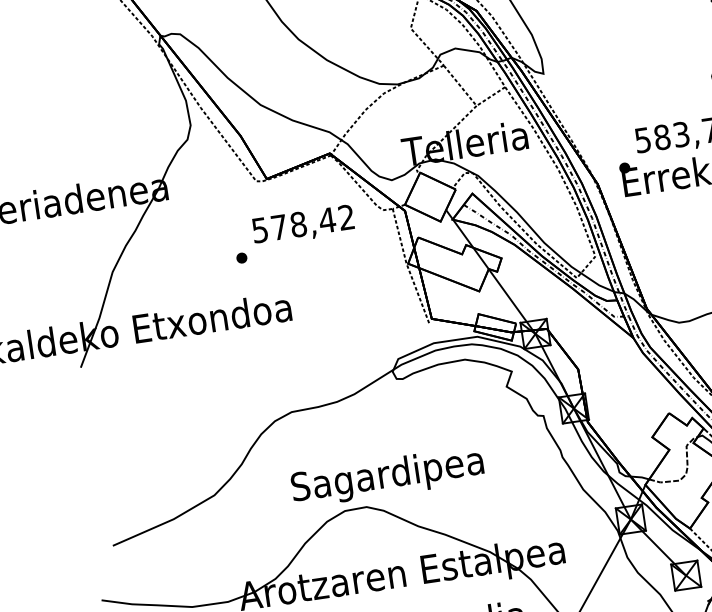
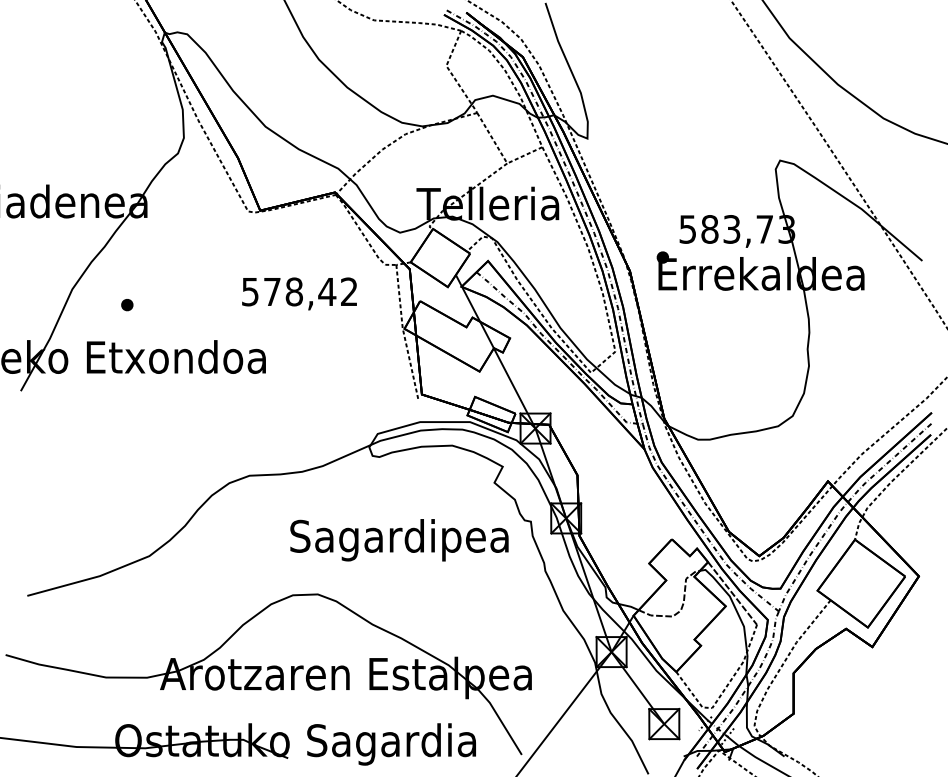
text: (303, 225) -> (299, 293), moved
part: (242, 258) -> (127, 305), moved
text: (387, 477) -> (399, 540), moved

